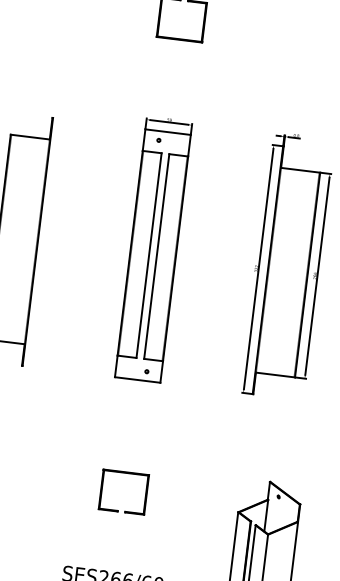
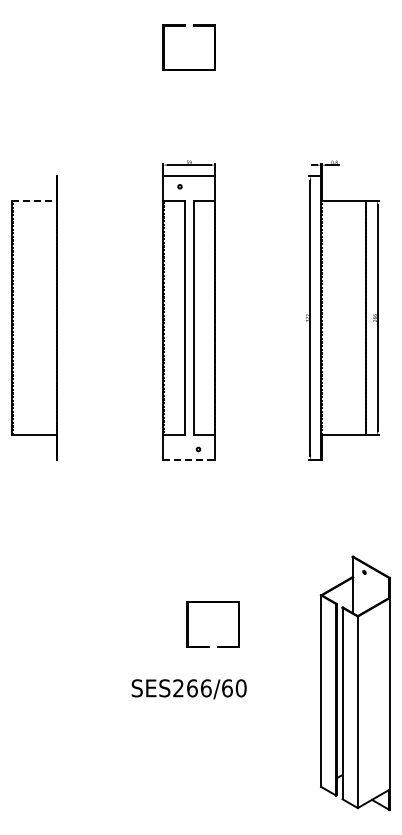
line: (30, 136) -> (34, 200), solid -> dashed
line: (137, 380) -> (189, 460), solid -> dashed
part: (125, 472) -> (212, 602), moved

